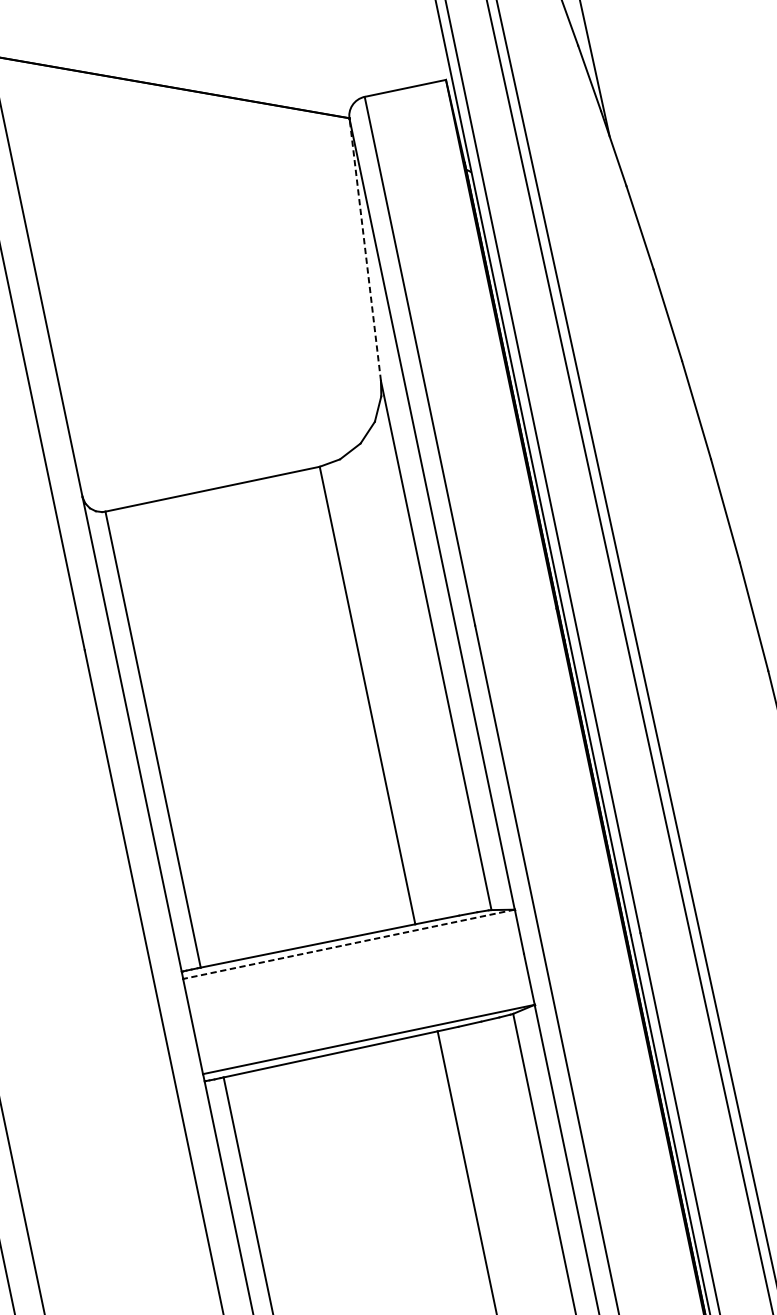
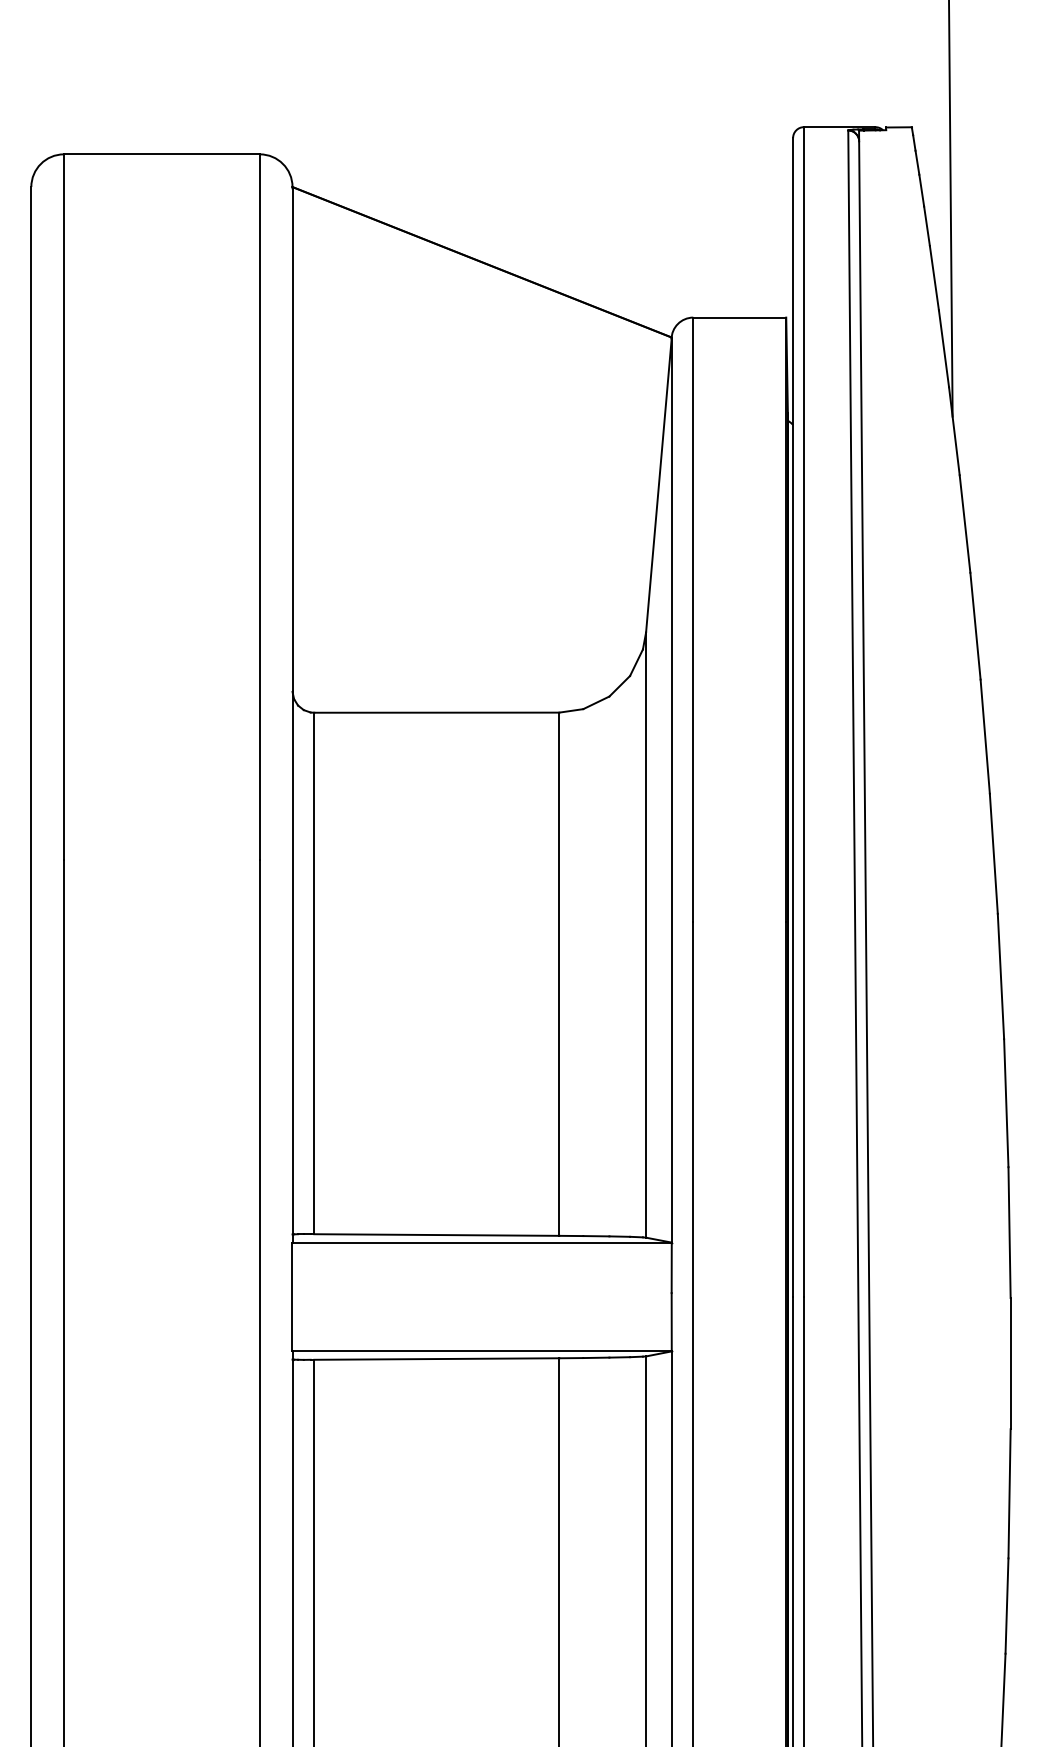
line: (364, 250) -> (658, 485), dashed -> solid
line: (349, 944) -> (482, 1242), dashed -> solid

